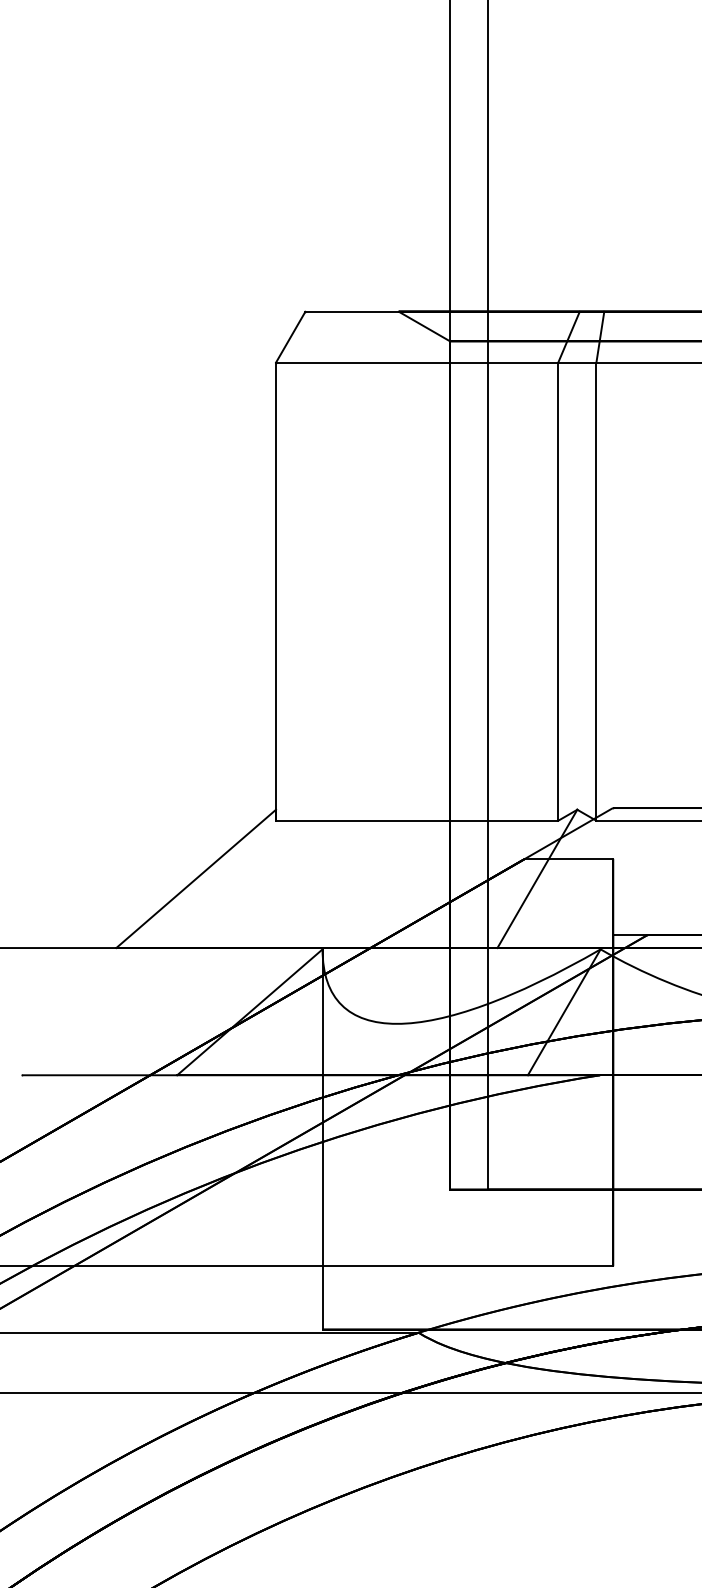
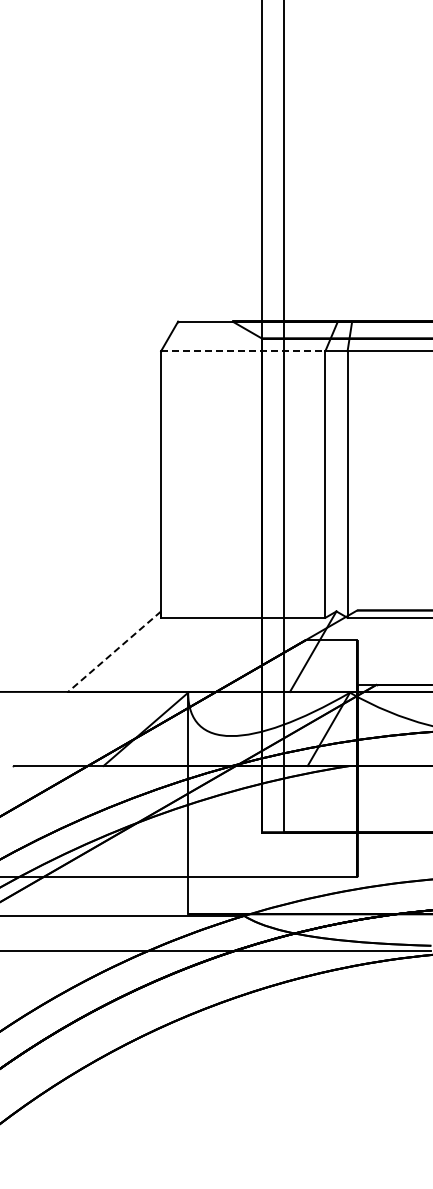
line: (417, 363) -> (243, 351), solid -> dashed
line: (195, 880) -> (114, 652), solid -> dashed

